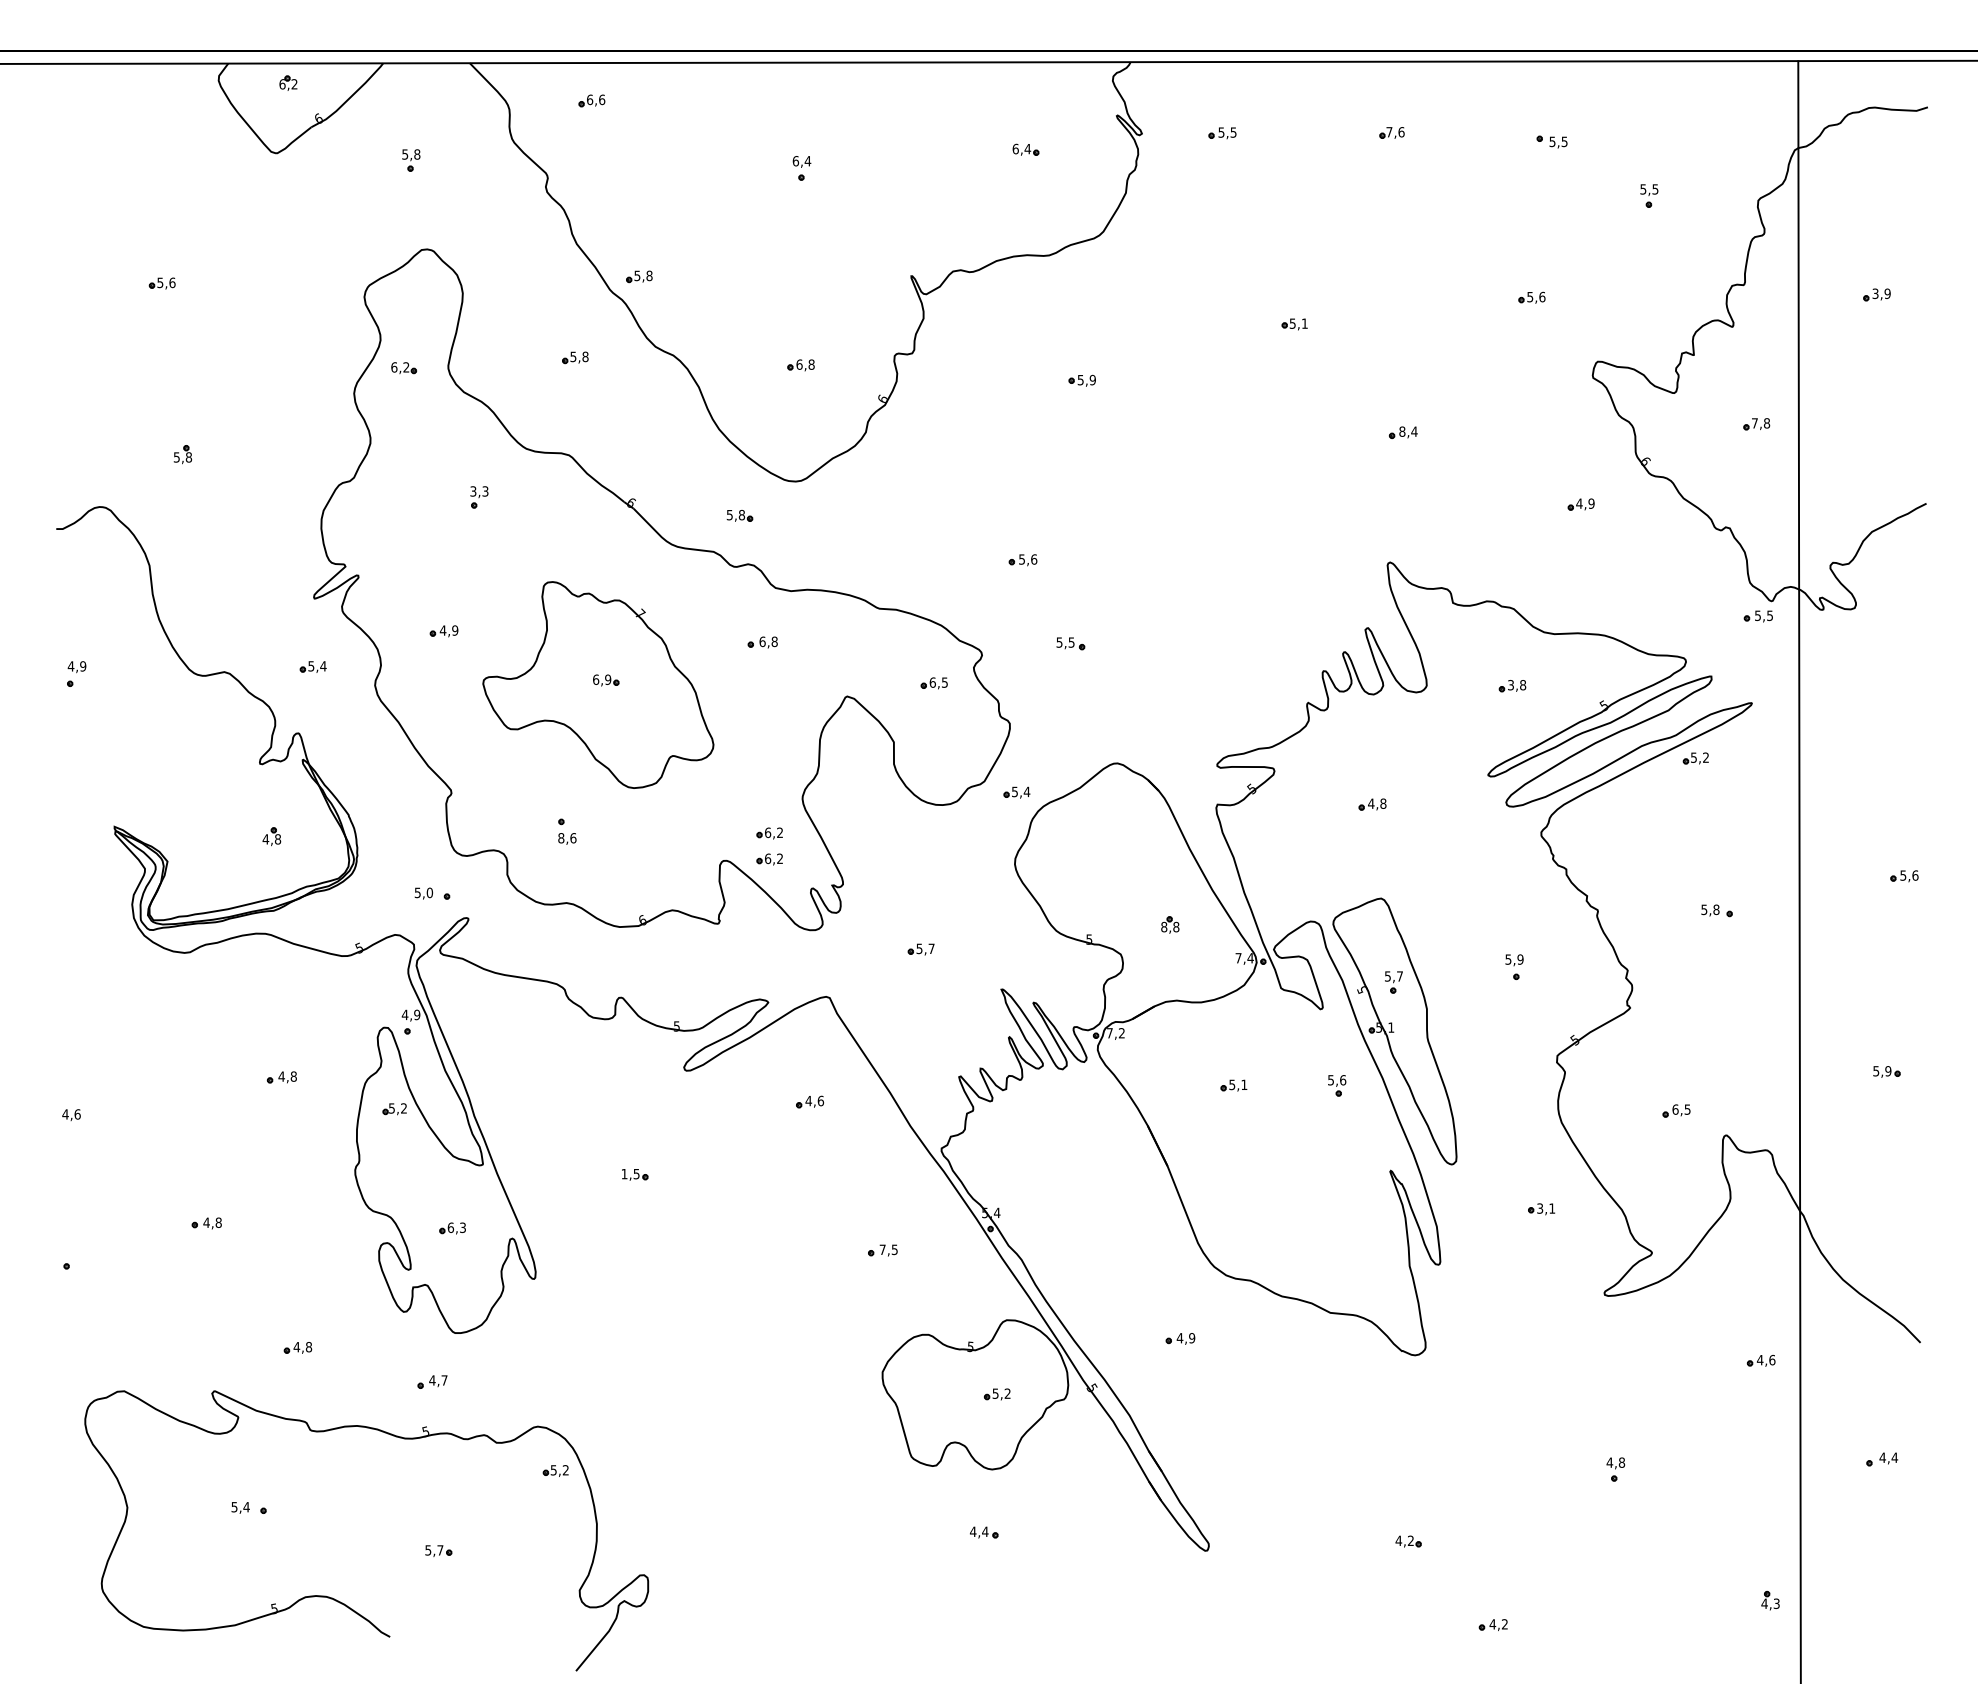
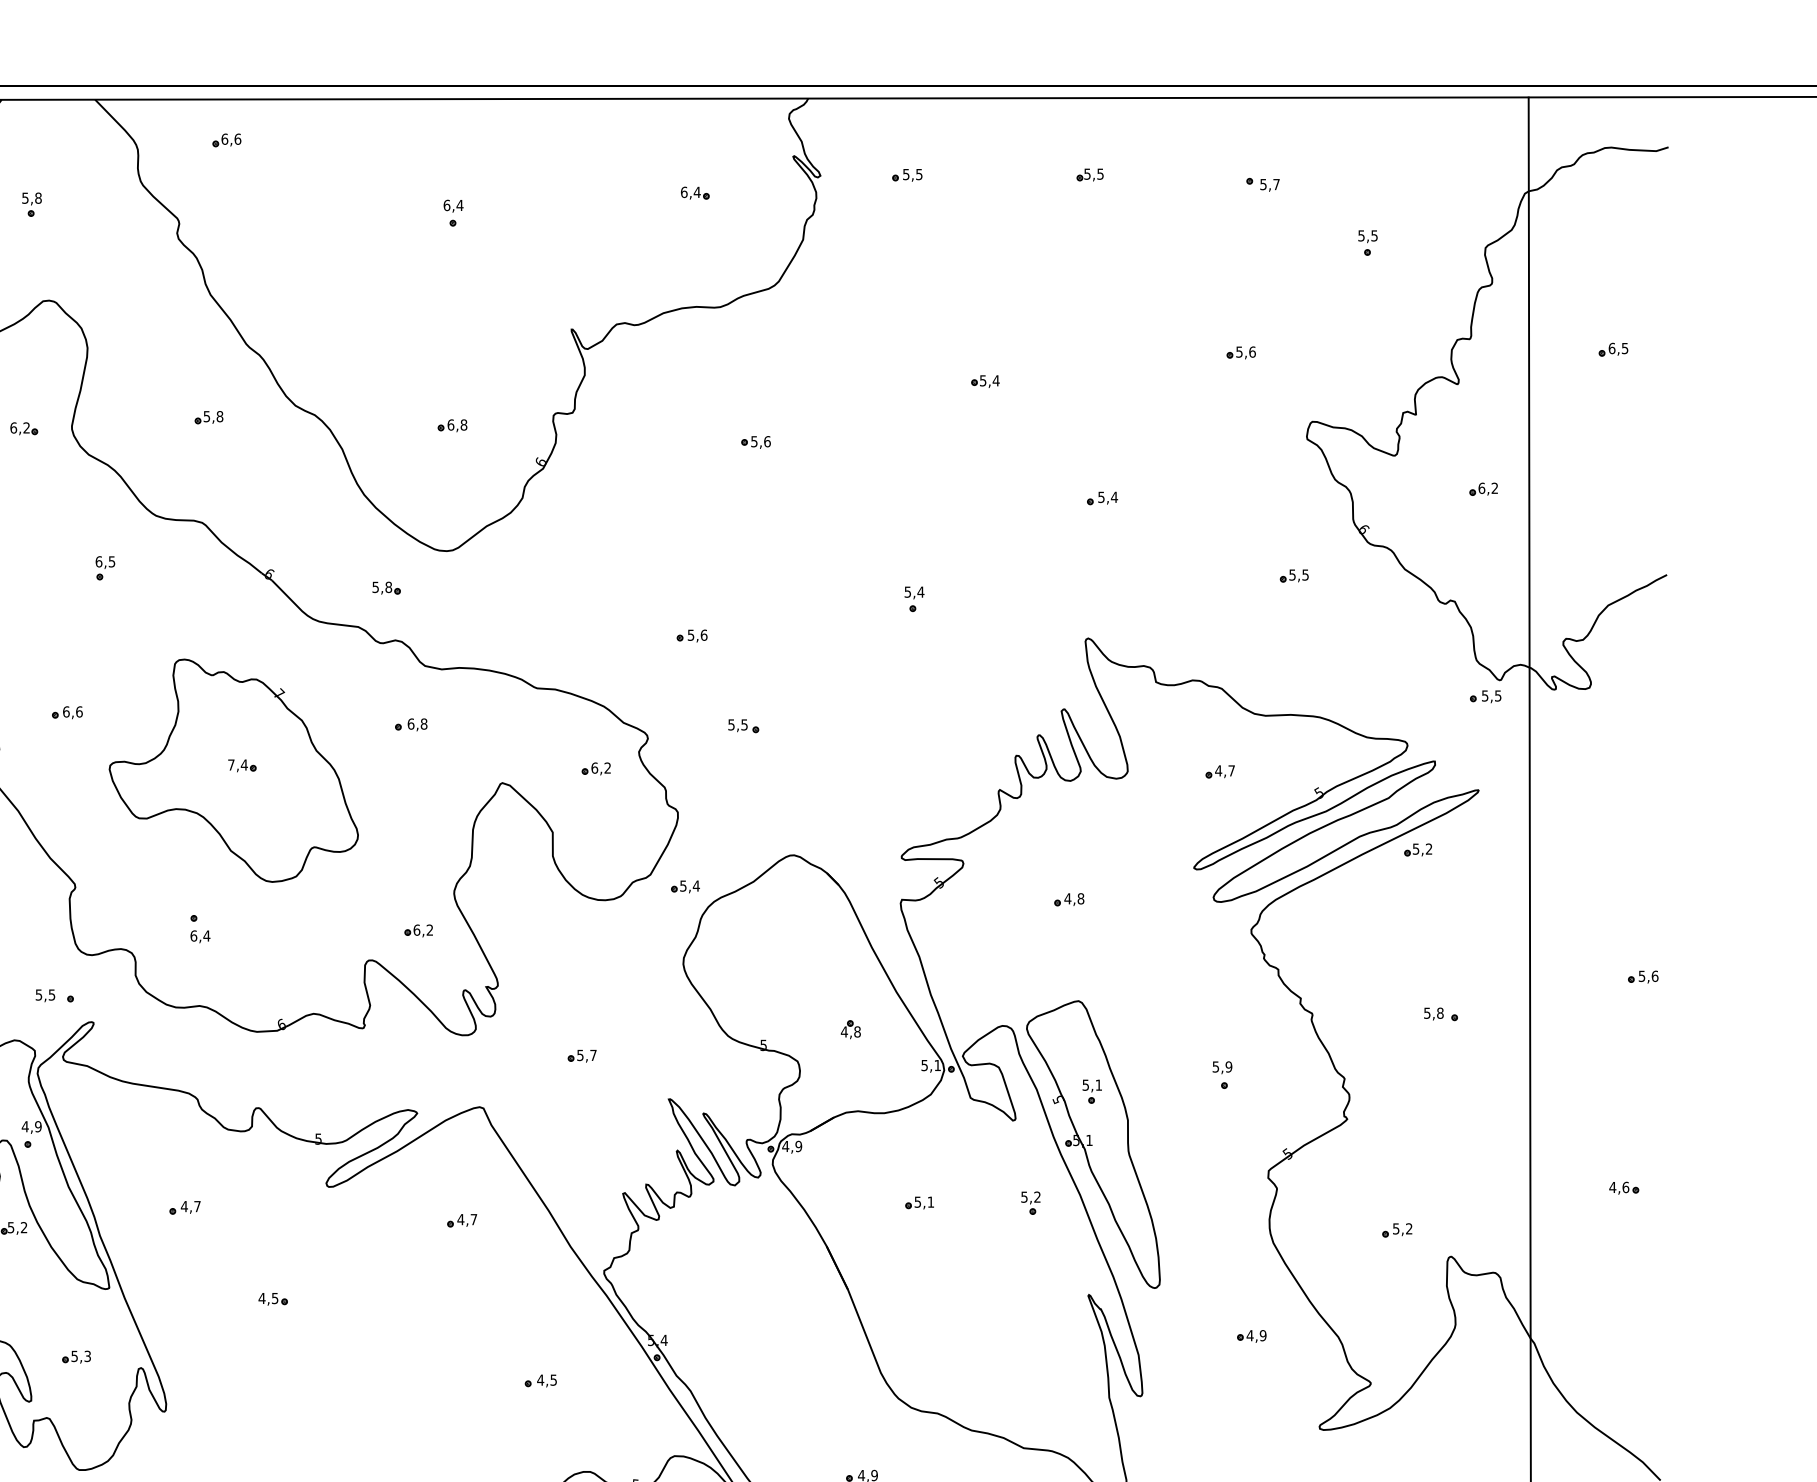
text: (1395, 132) -> (1094, 174), 7,6 -> 5,5
text: (1564, 141) -> (1276, 184), 5,5 -> 5,7
part: (639, 276) -> (278, 329), removed
text: (1881, 293) -> (1618, 348), 3,9 -> 6,5
text: (1304, 323) -> (995, 380), 5,1 -> 5,4
text: (1092, 379) -> (767, 441), 5,9 -> 5,6
text: (1760, 423) -> (1487, 488), 7,8 -> 6,2
text: (1402, 431) -> (1101, 497), 8,4 -> 5,4
text: (479, 491) -> (105, 561), 3,3 -> 6,5
text: (1585, 503) -> (1299, 574), 4,9 -> 5,5
part: (1229, 526) -> (914, 599), added
text: (448, 630) -> (72, 711), 4,9 -> 6,6
text: (602, 679) -> (238, 764), 6,9 -> 7,4
text: (944, 682) -> (607, 767), 6,5 -> 6,2
text: (1516, 684) -> (1224, 770), 3,8 -> 4,7
text: (567, 838) -> (200, 936), 8,6 -> 6,4
part: (769, 859) -> (418, 958), removed
text: (429, 892) -> (51, 994), 5,0 -> 5,5
text: (1163, 926) -> (843, 1031), 8,8 -> 4,8
text: (1244, 958) -> (931, 1065), 7,4 -> 5,1
text: (1399, 976) -> (1098, 1085), 5,7 -> 5,1
text: (1115, 1033) -> (791, 1146), 7,2 -> 4,9
text: (1881, 1071) -> (1618, 1187), 5,9 -> 4,6
text: (1343, 1080) -> (1037, 1197), 5,6 -> 5,2
part: (552, 1089) -> (184, 1207), added
text: (820, 1100) -> (473, 1219), 4,6 -> 4,7
text: (1681, 1109) -> (1402, 1228), 6,5 -> 5,2
text: (624, 1174) -> (262, 1298), 1,5 -> 4,5
text: (1545, 1208) -> (1255, 1335), 3,1 -> 4,9
text: (450, 1227) -> (74, 1356), 6,3 -> 5,3
text: (882, 1249) -> (540, 1379), 7,5 -> 4,5

